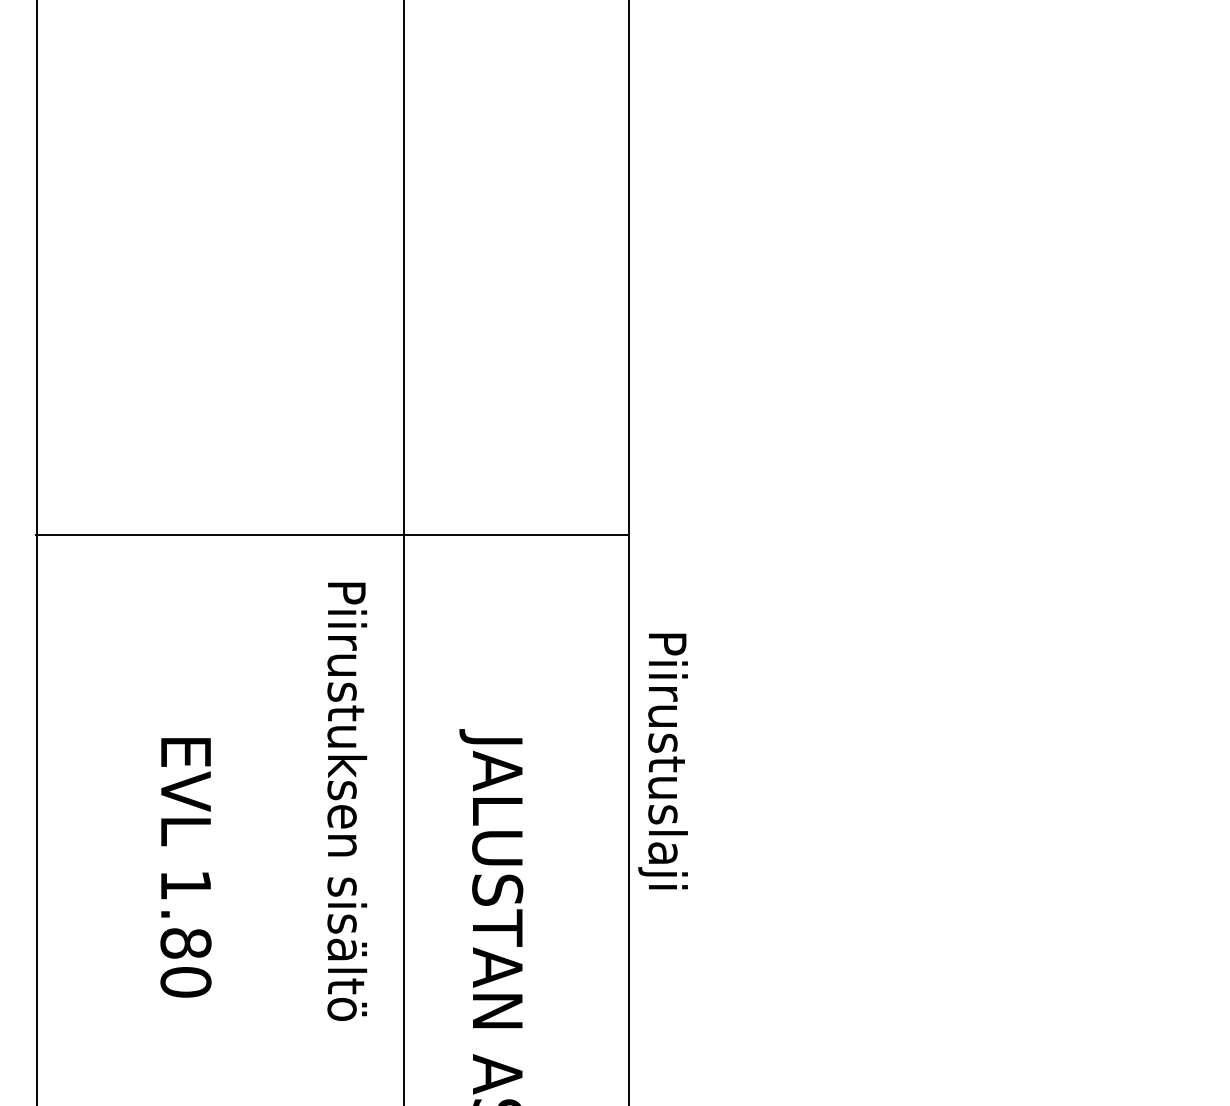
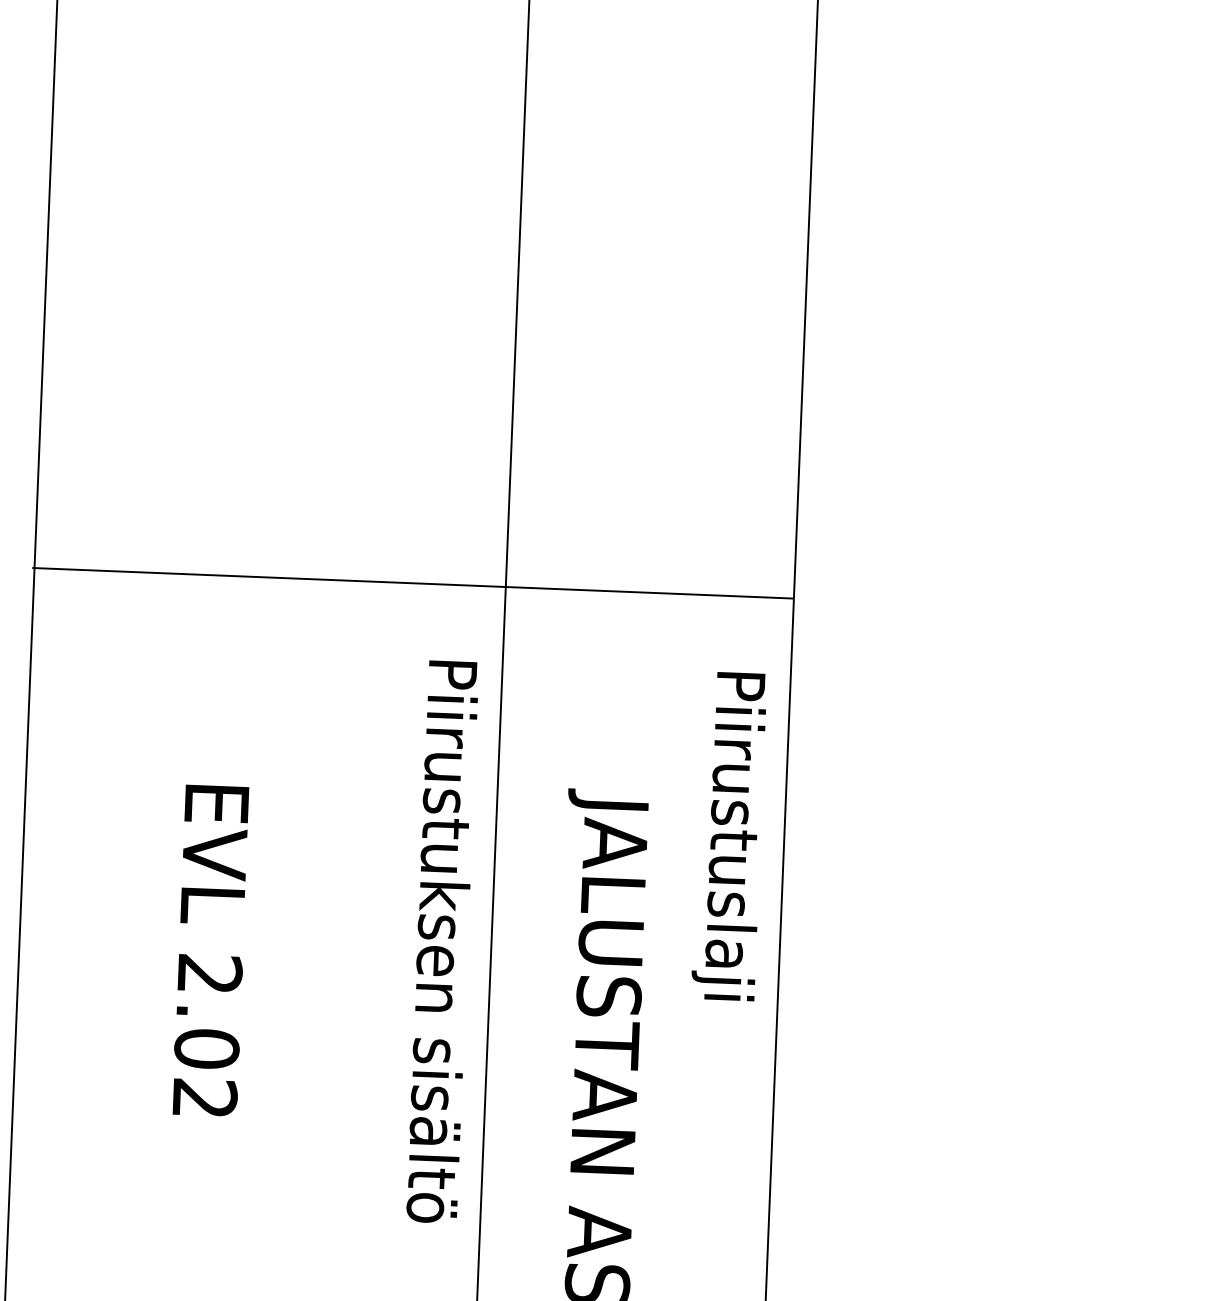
line: (331, 535) -> (412, 583), moved
text: (662, 761) -> (728, 836), moved
text: (347, 801) -> (442, 941), moved
text: (185, 933) -> (206, 1036), 1.80 -> 2.02

